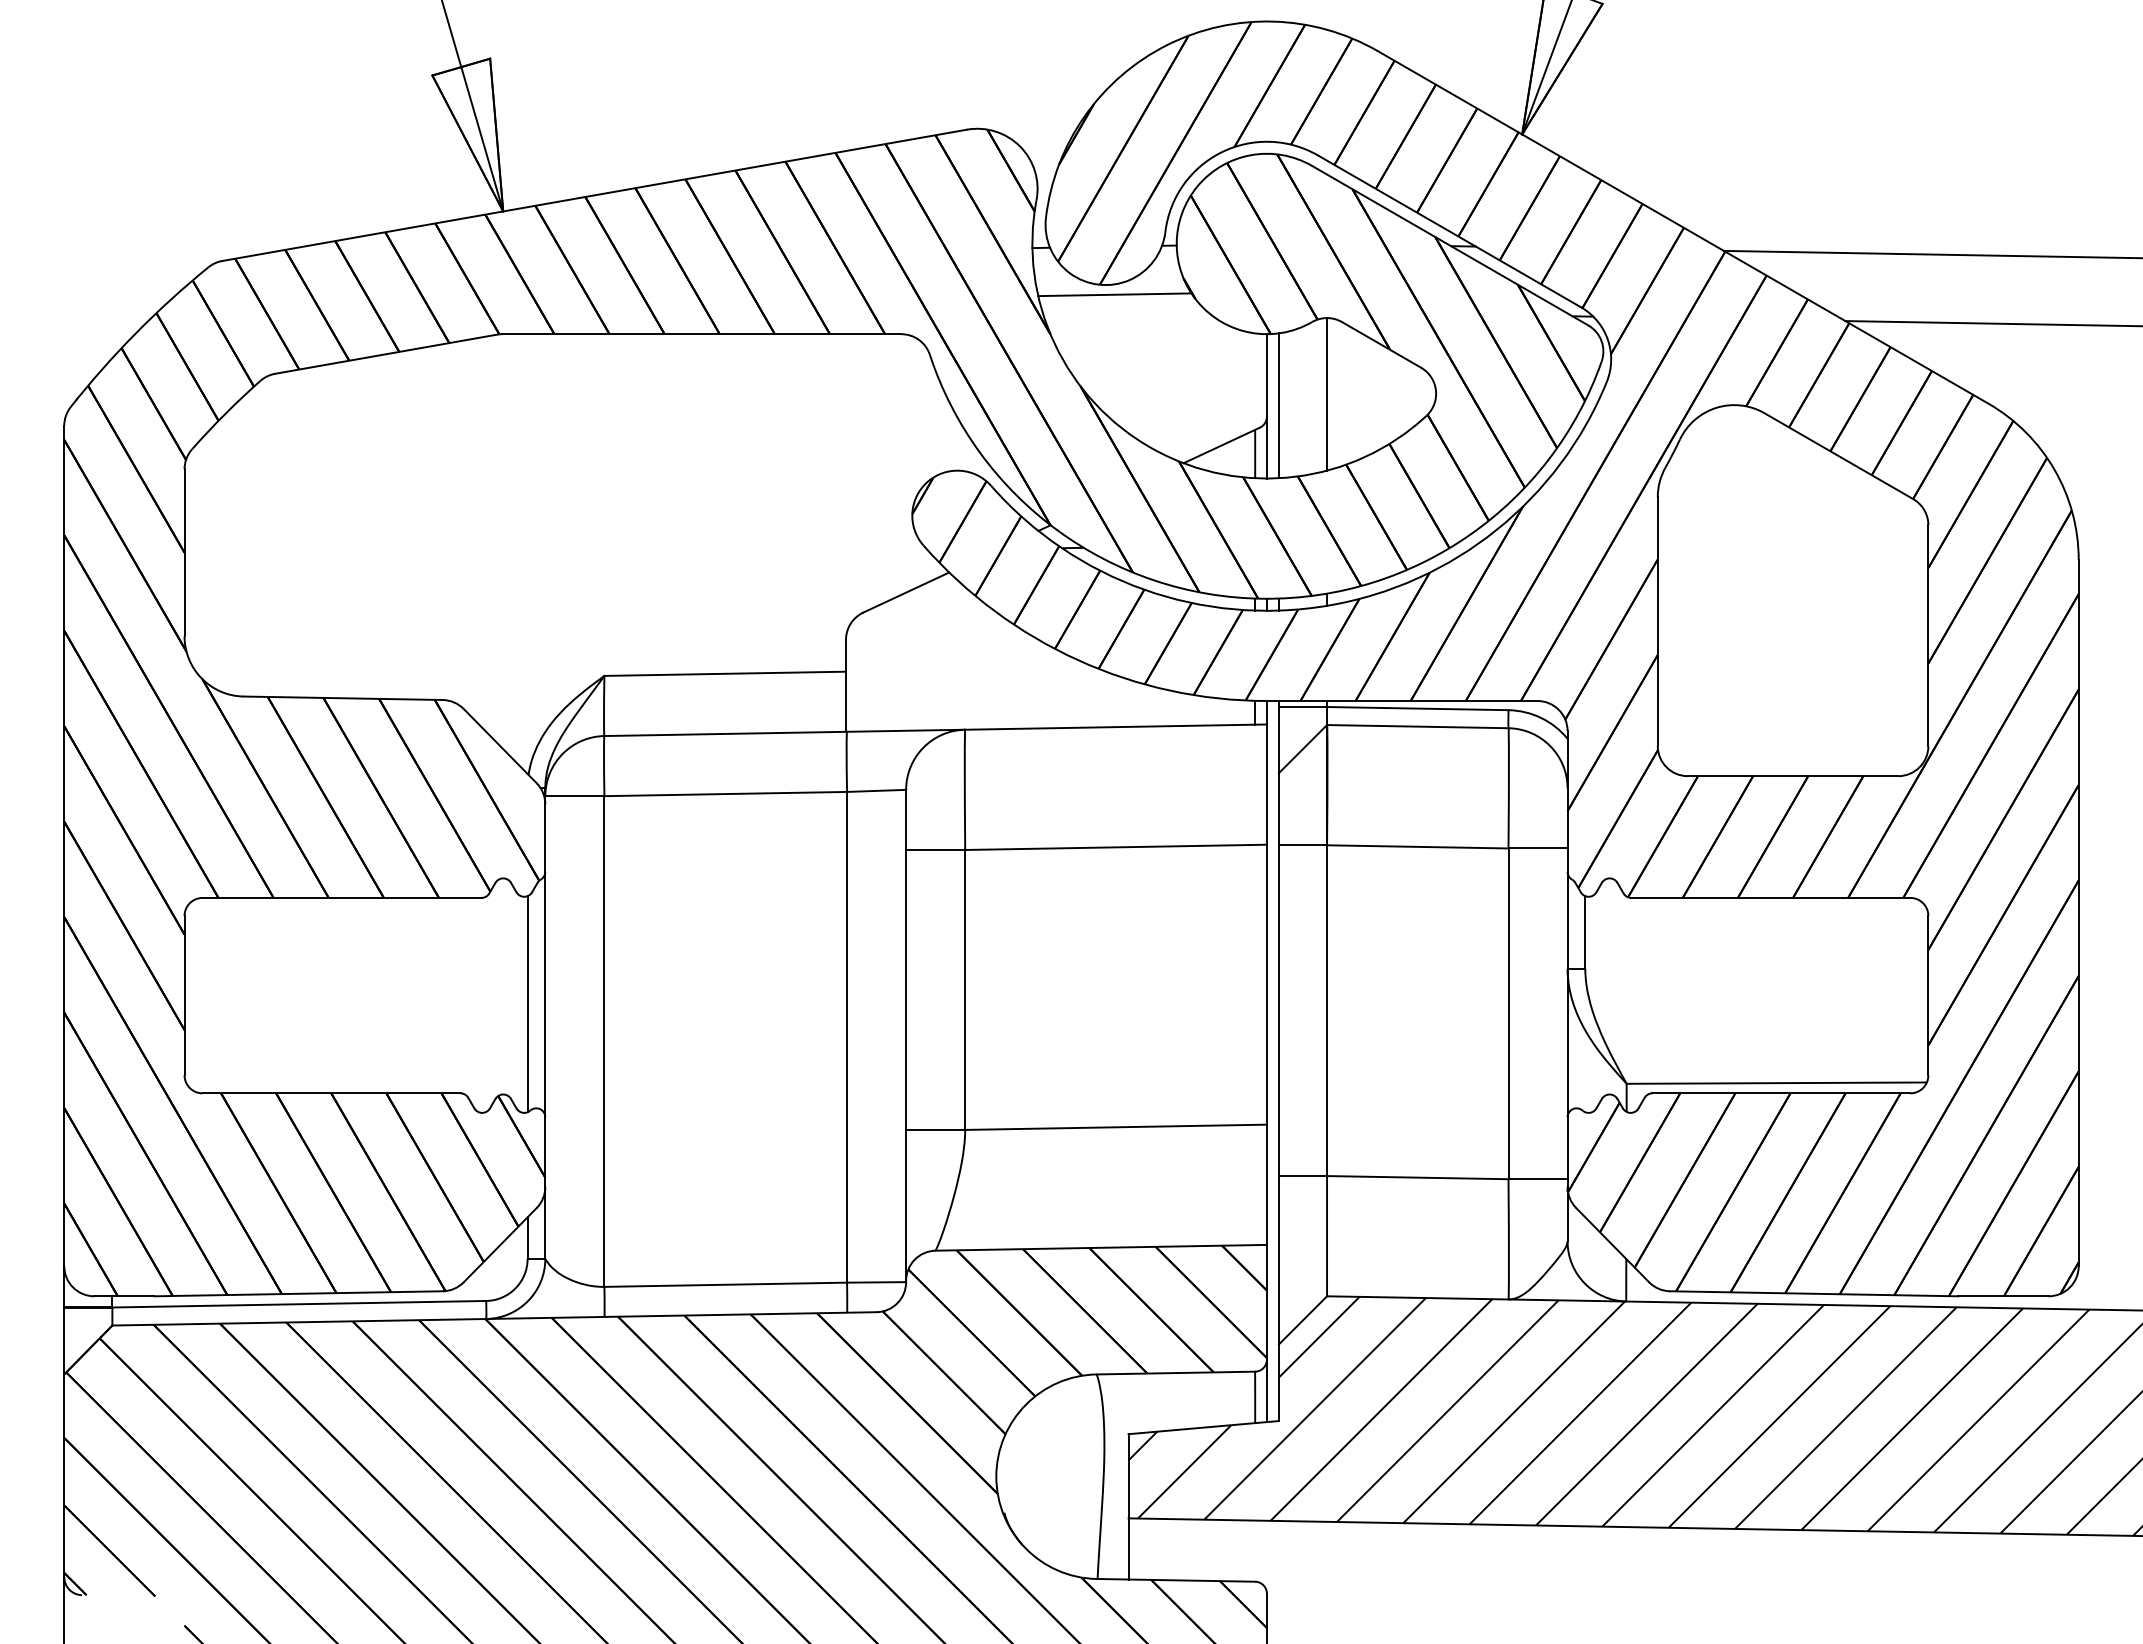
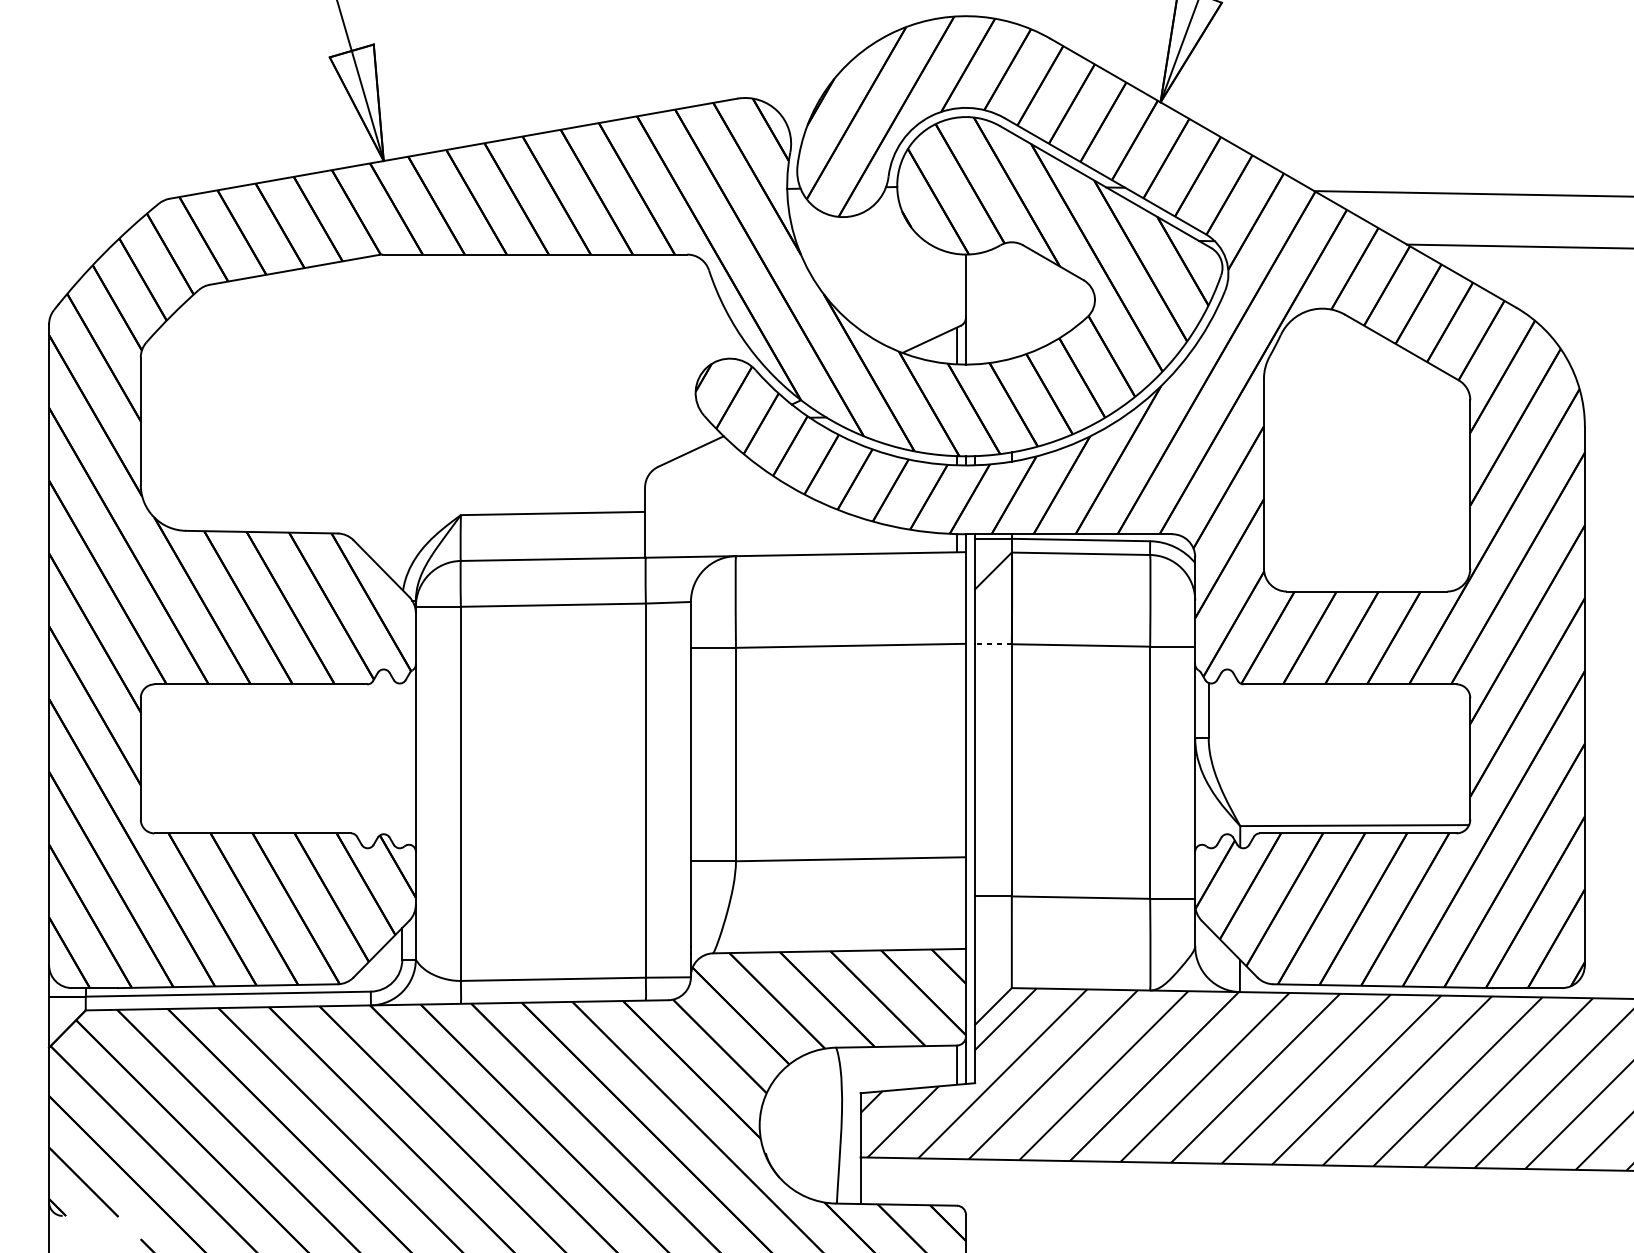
line: (1114, 294) -> (849, 224), removed
line: (1327, 394) -> (1012, 300), removed
line: (1278, 405) -> (974, 308), removed
line: (1302, 845) -> (993, 644), solid -> dashed
line: (527, 1004) -> (402, 765), removed

